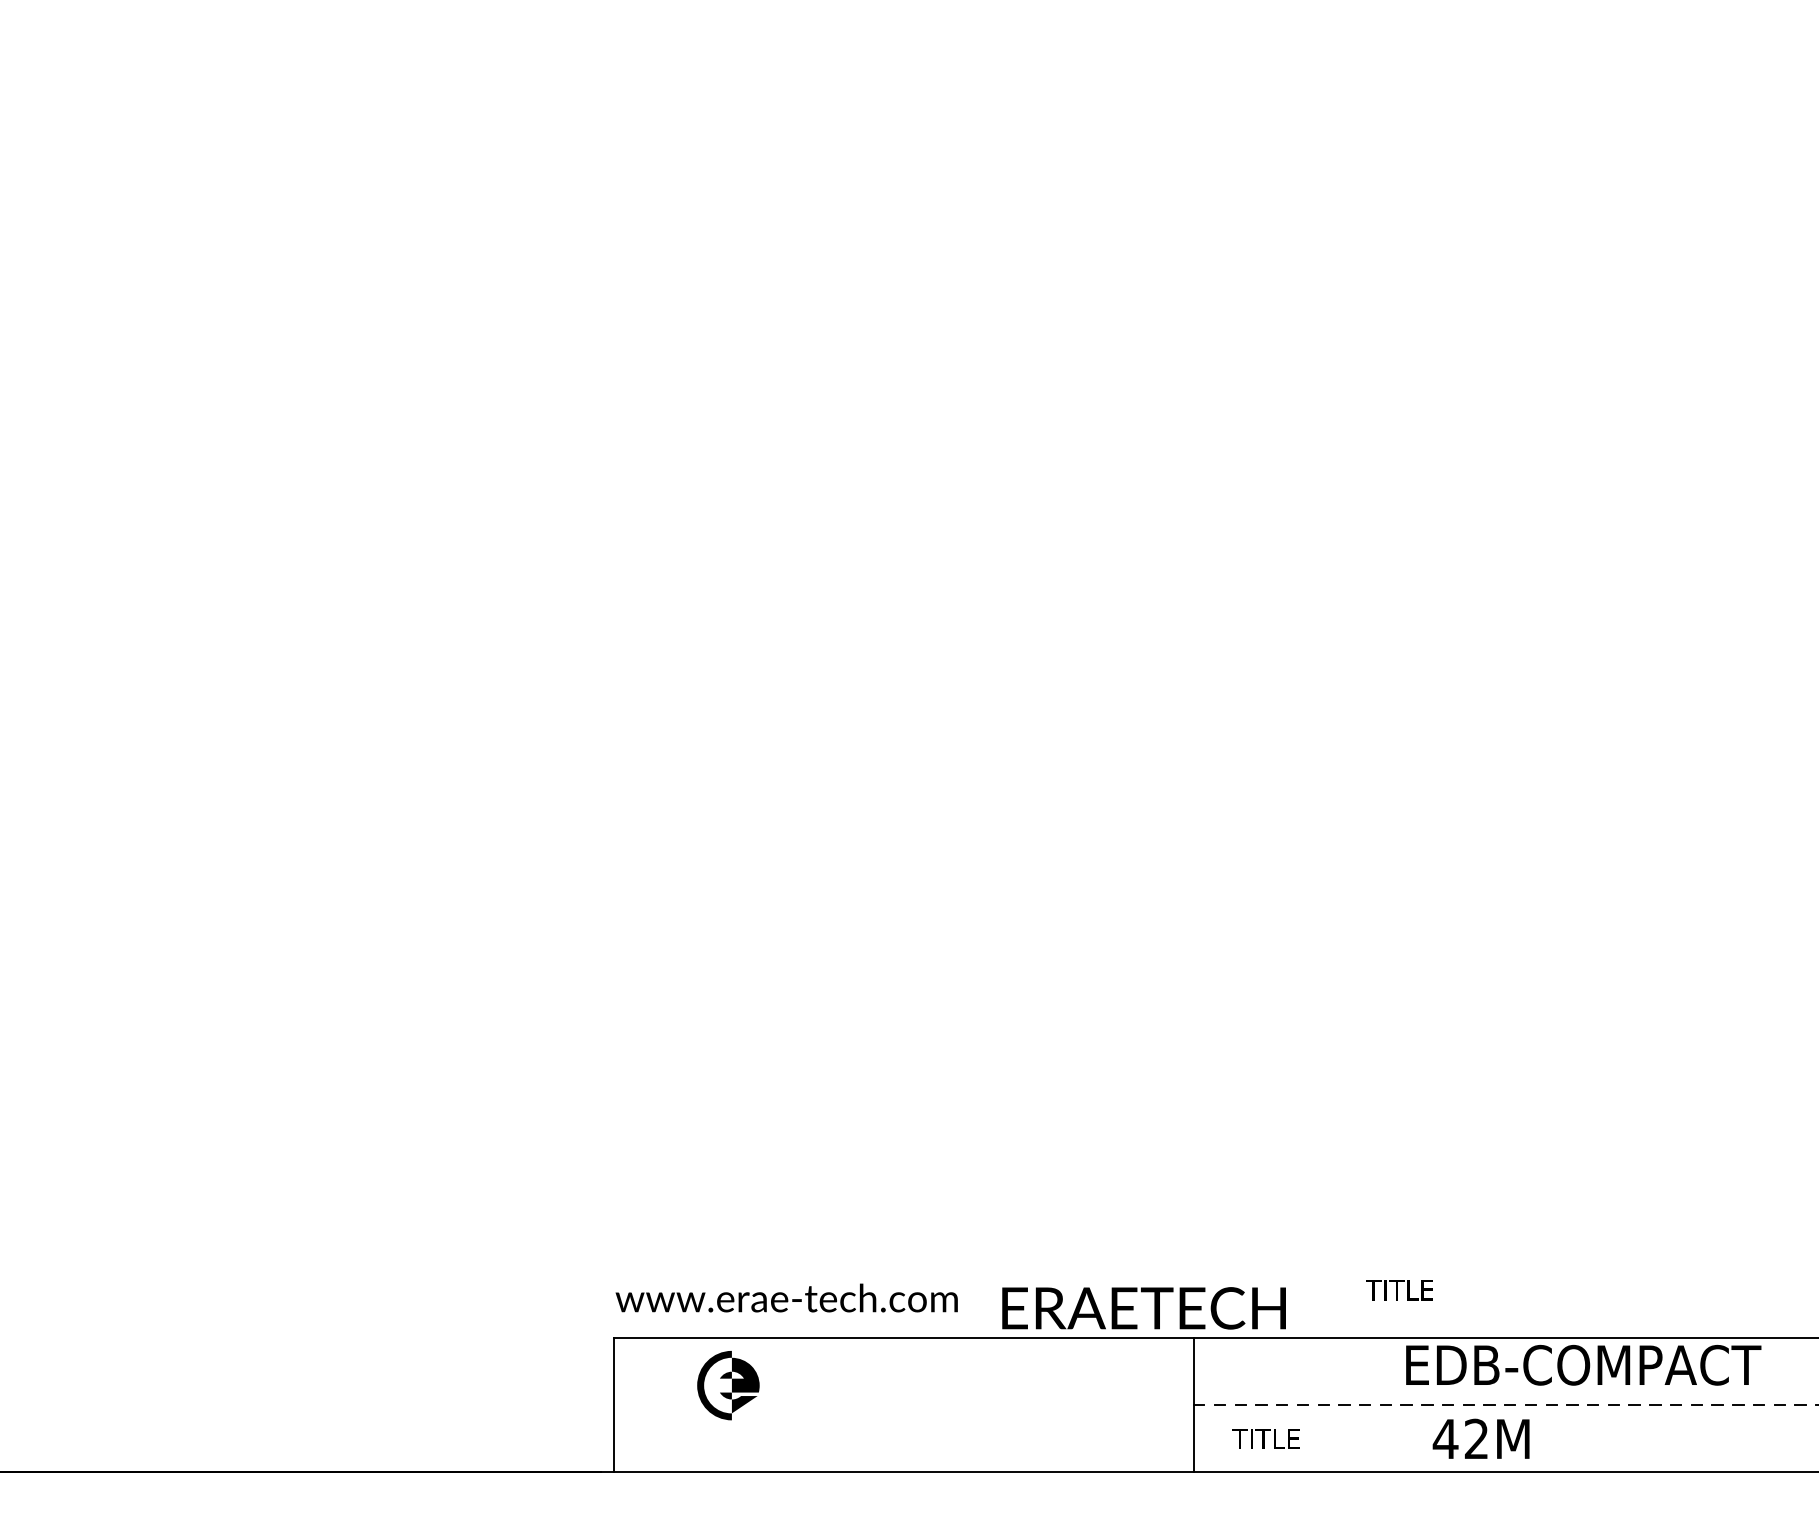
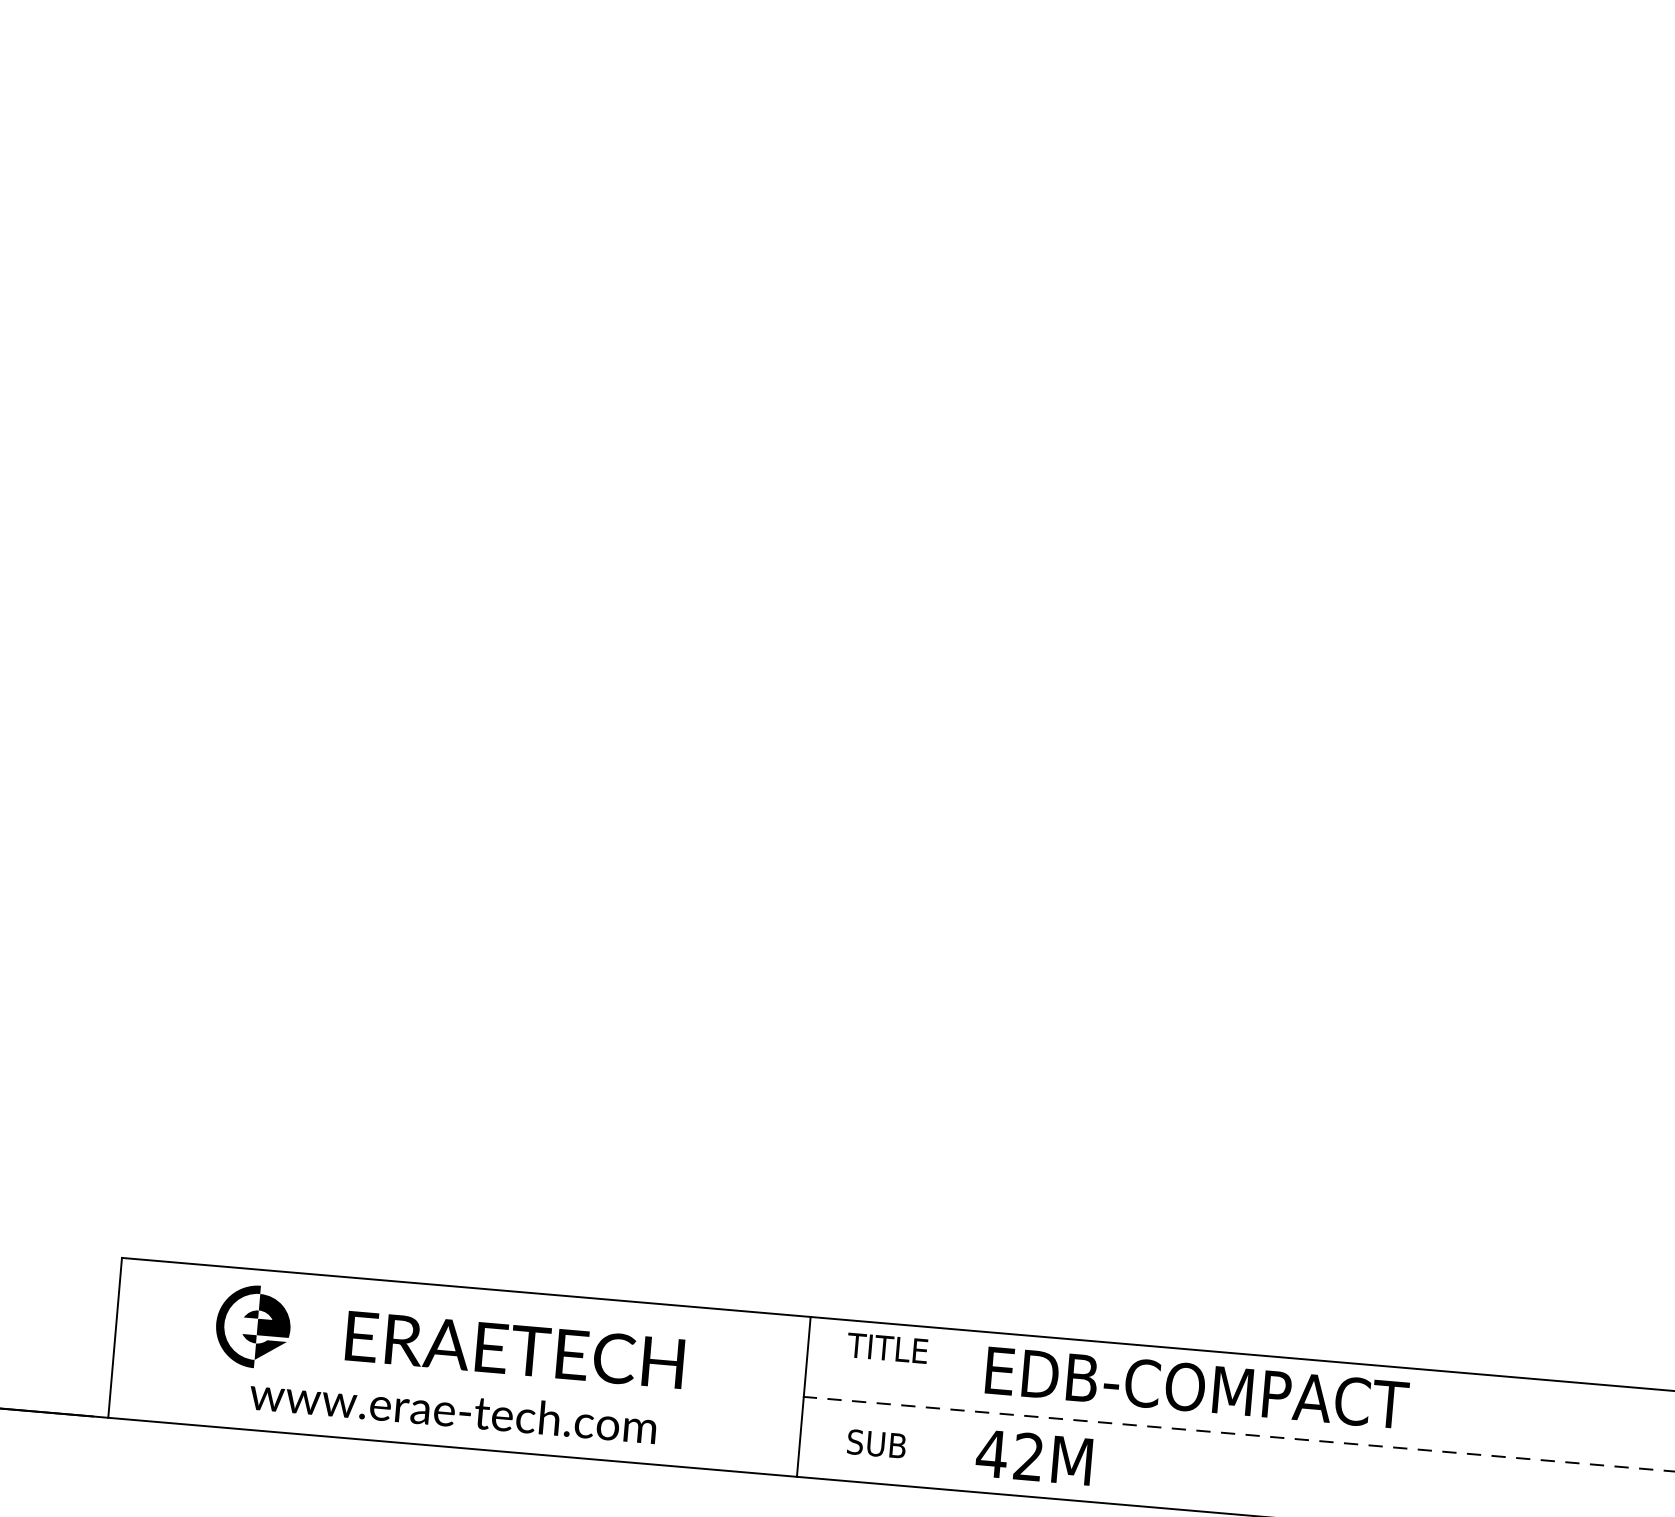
text: (1399, 1290) -> (887, 1348), moved
text: (786, 1297) -> (453, 1409), moved
text: (1143, 1308) -> (514, 1350), moved
text: (1583, 1365) -> (1196, 1388), moved
text: (1265, 1438) -> (885, 1443), TITLE -> SUB
text: (1480, 1438) -> (1033, 1456), moved

